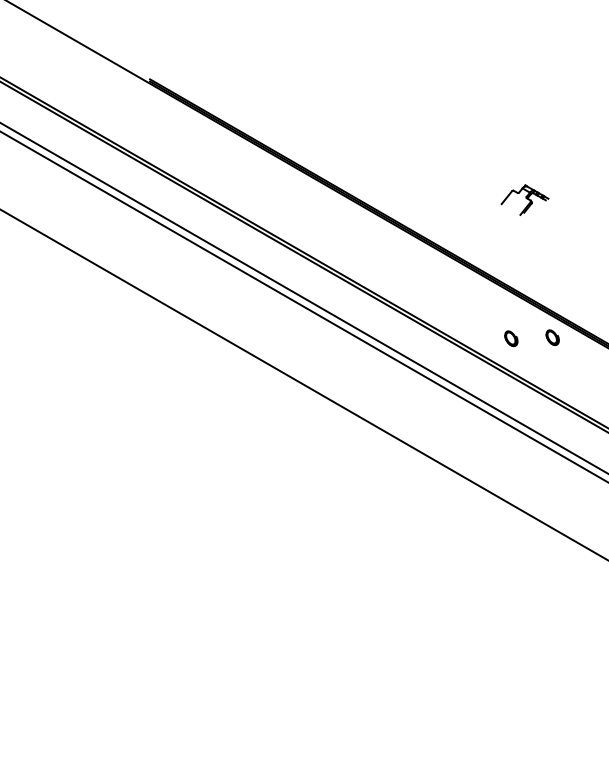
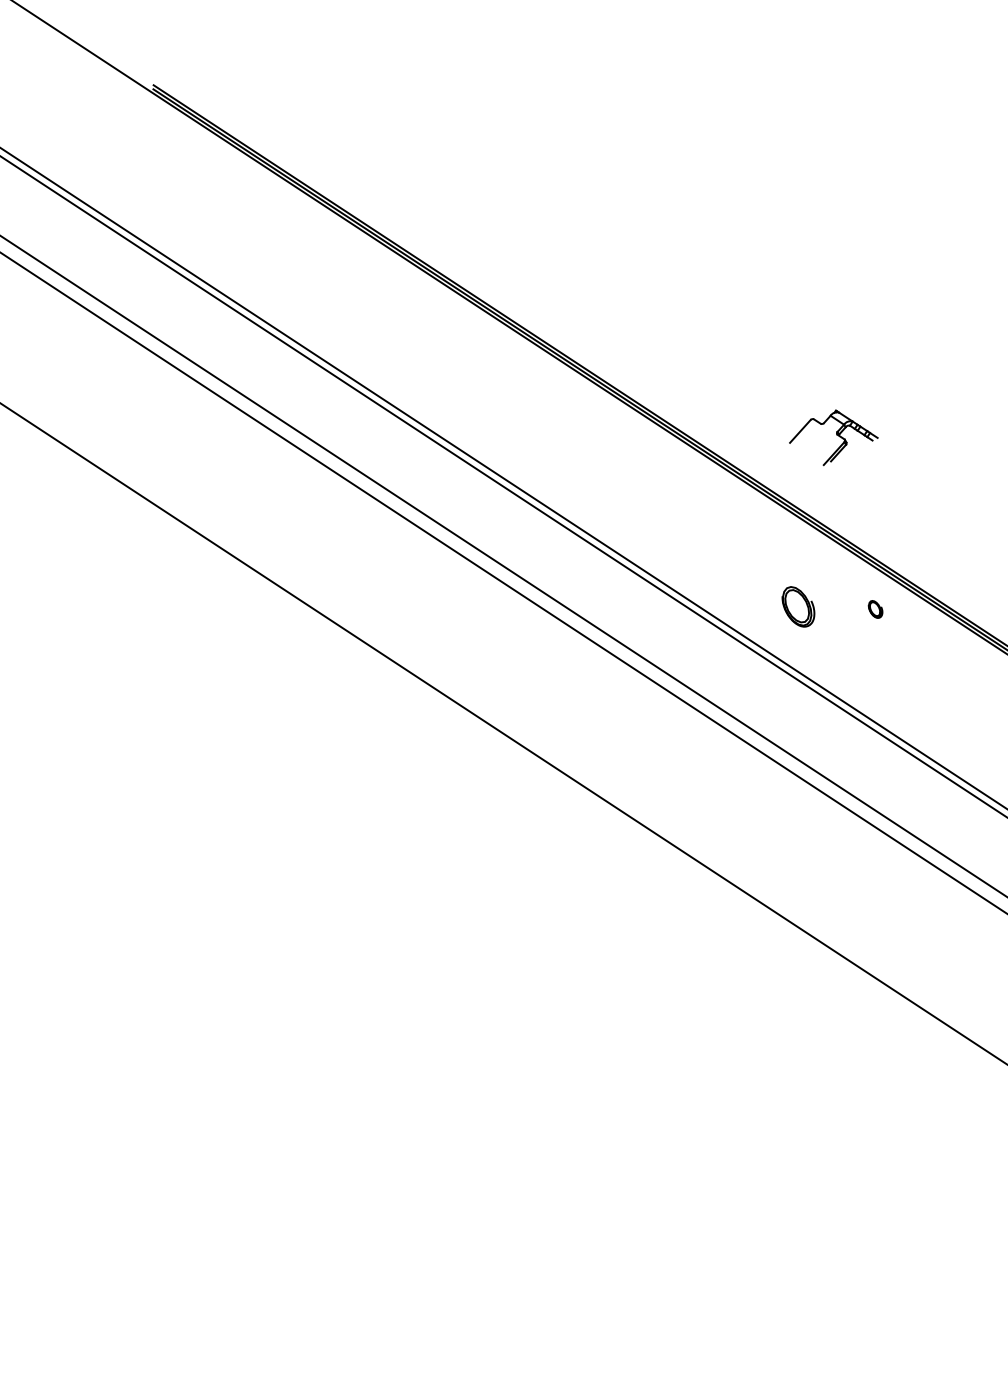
part: (524, 199) -> (833, 436), moved
part: (552, 337) -> (875, 609), size x0.6
part: (511, 338) -> (798, 606), size x1.4

